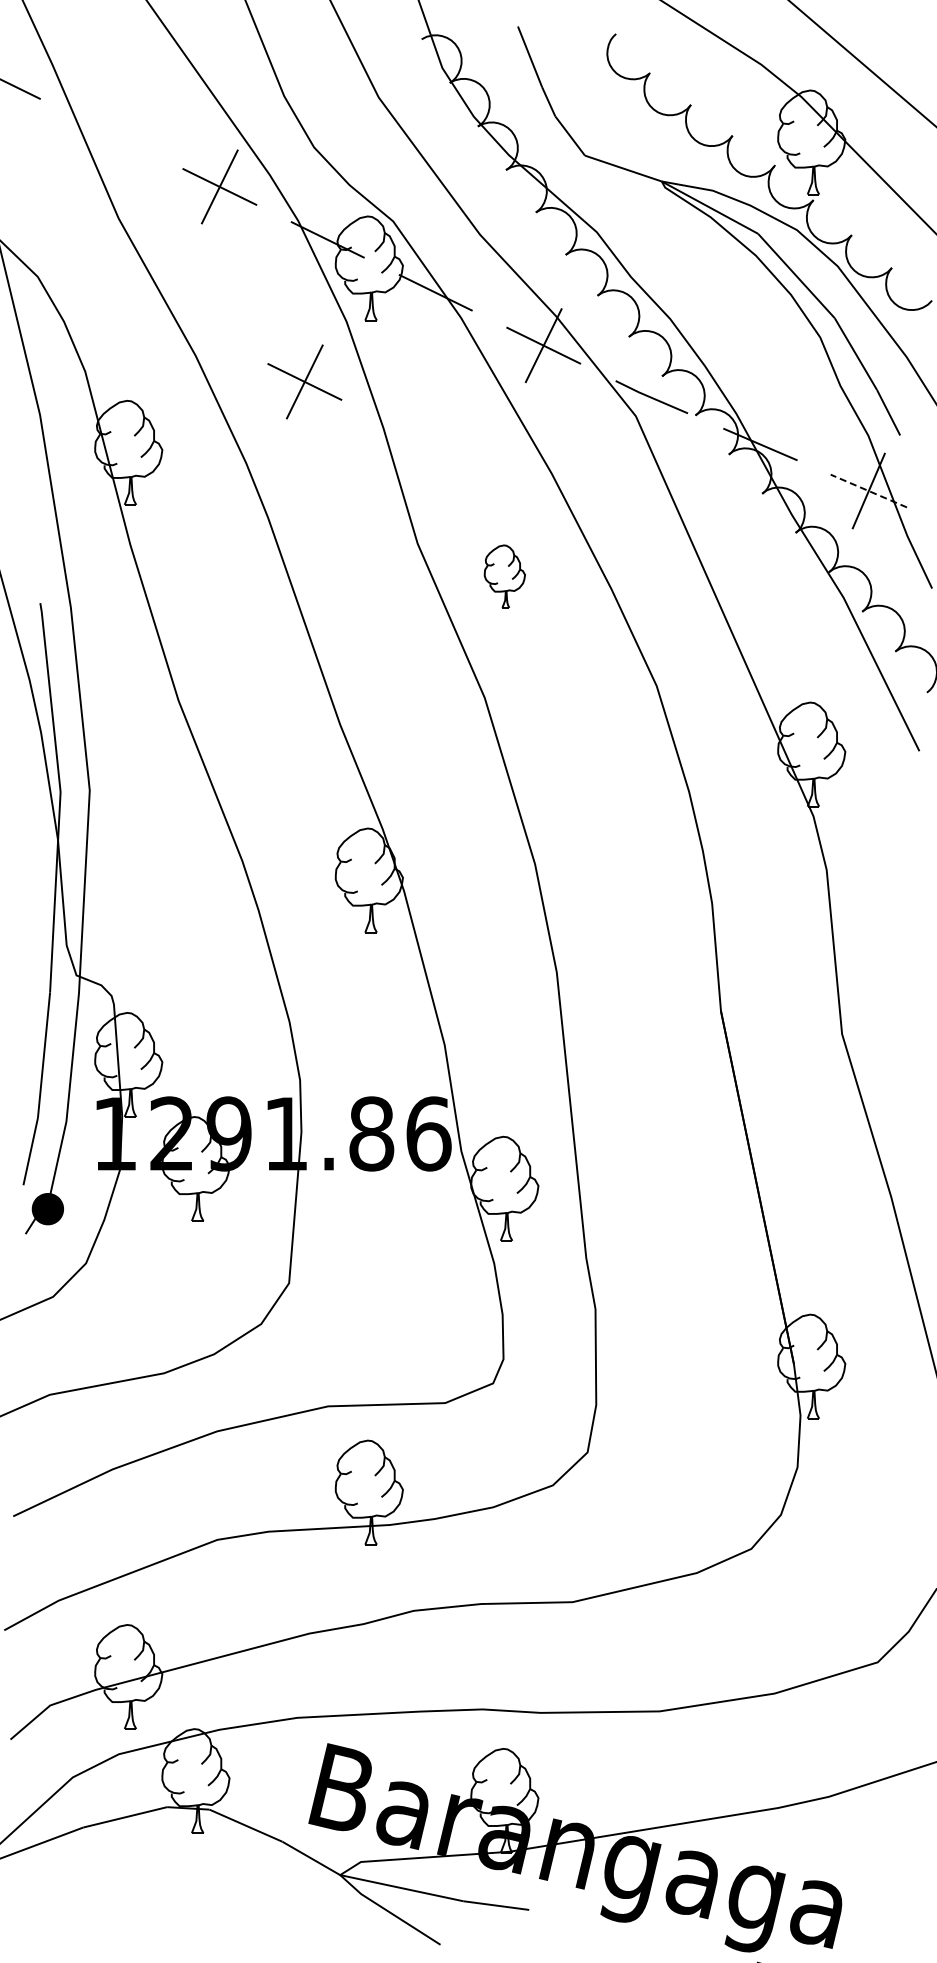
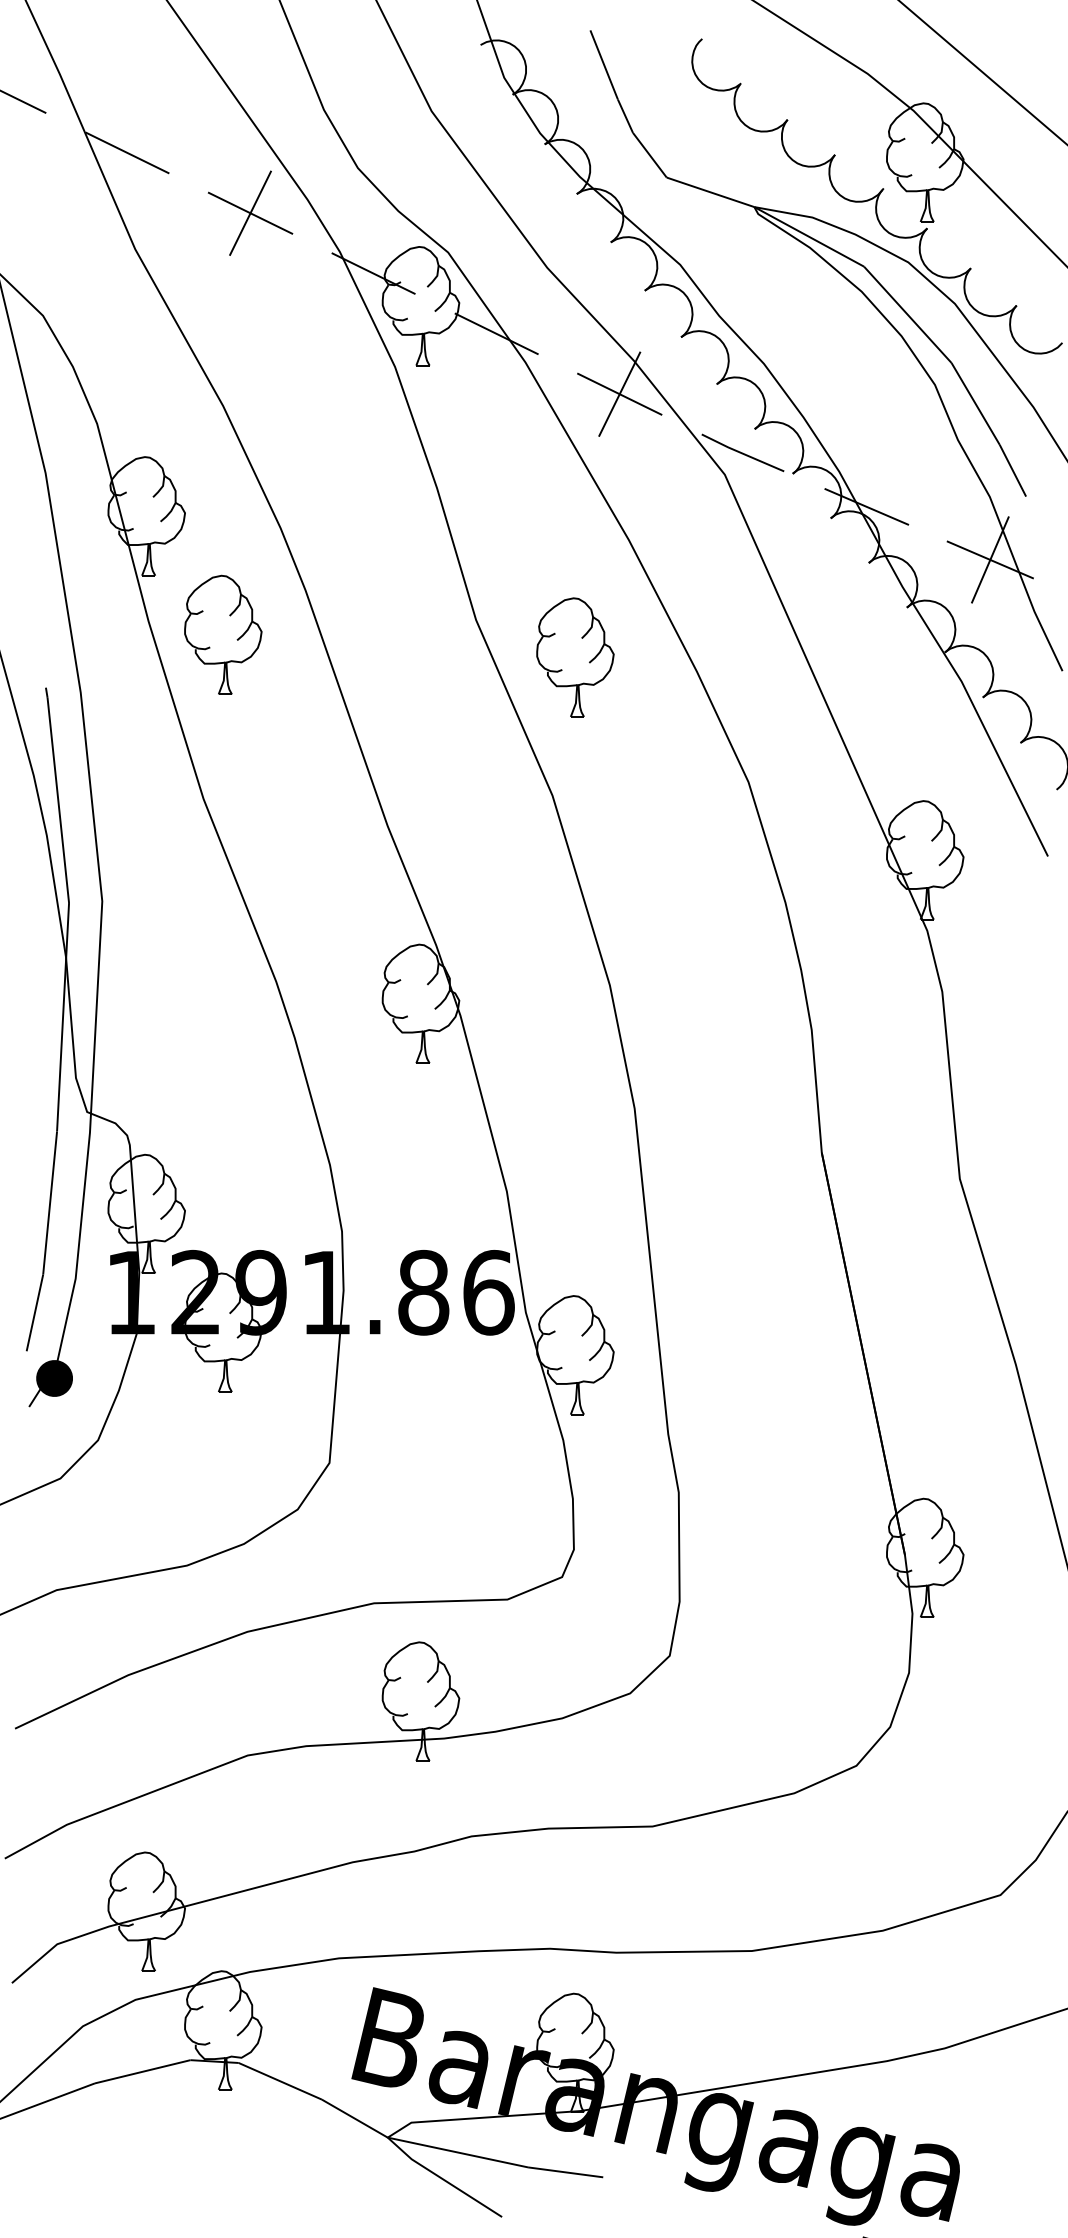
line: (111, 133) -> (127, 152), added
part: (304, 381) -> (347, 435), removed
line: (868, 491) -> (989, 560), dashed -> solid
part: (195, 556) -> (222, 634), added
part: (504, 576) -> (575, 657), size x1.67

